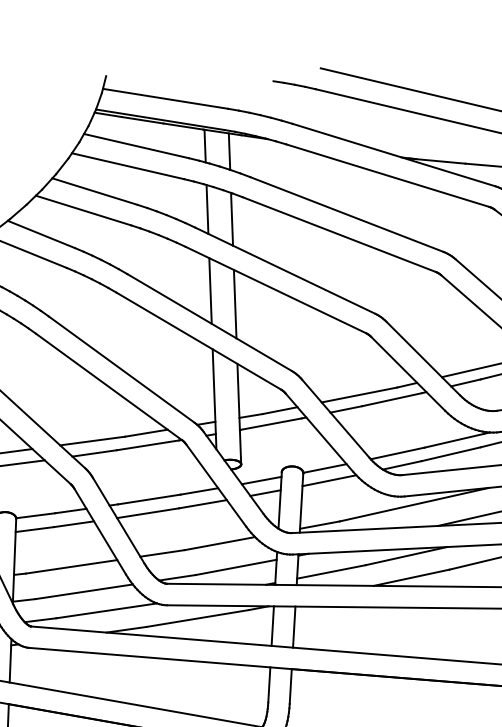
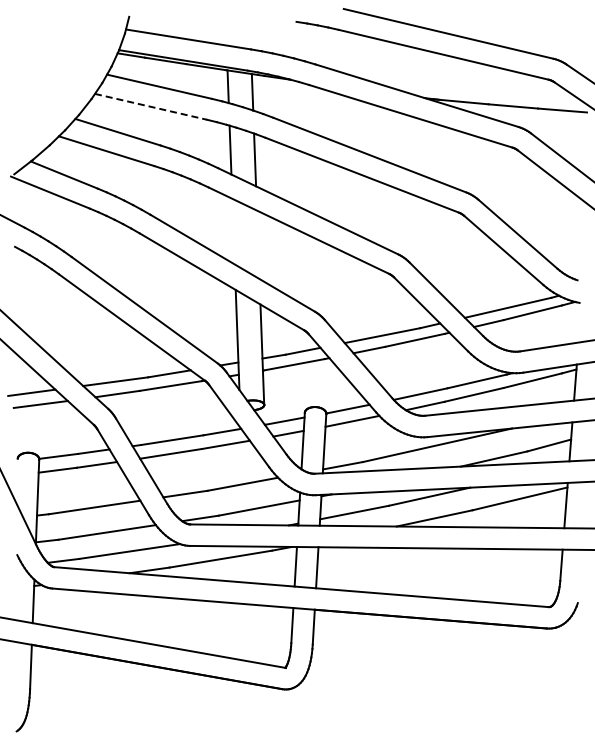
line: (128, 165) -> (151, 106), solid -> dashed
line: (210, 290) -> (233, 231), removed
line: (234, 303) -> (257, 244), removed

